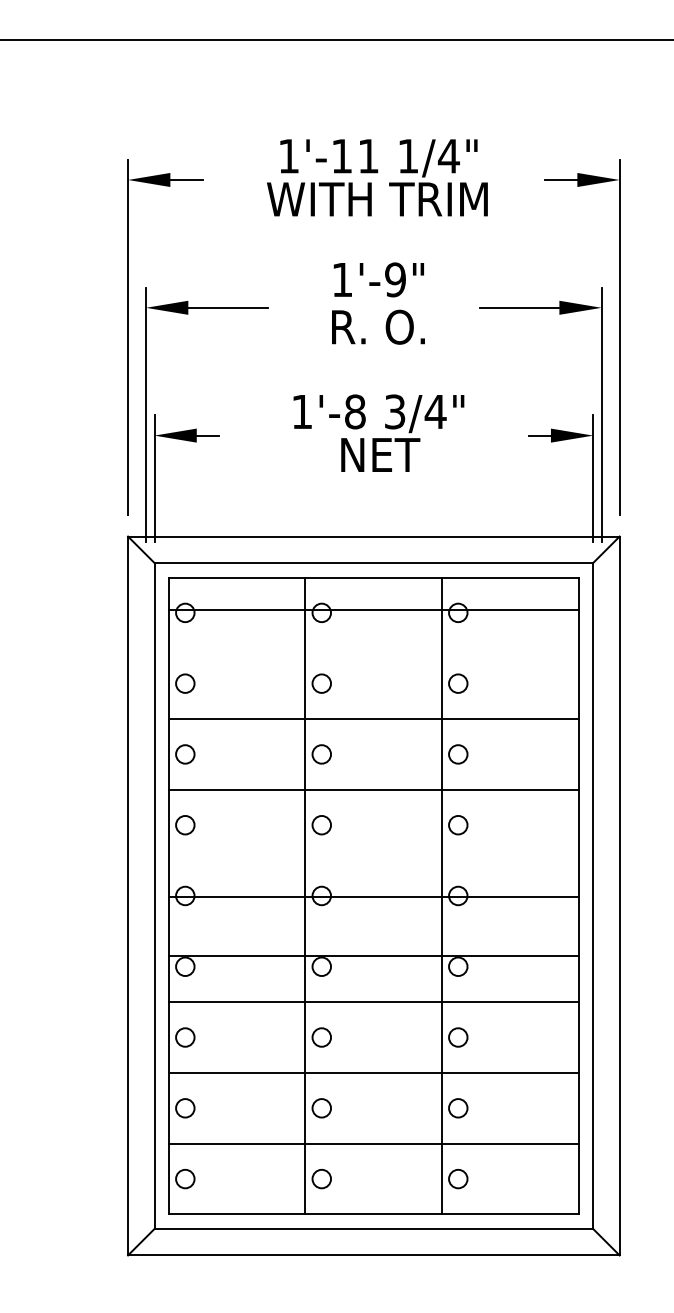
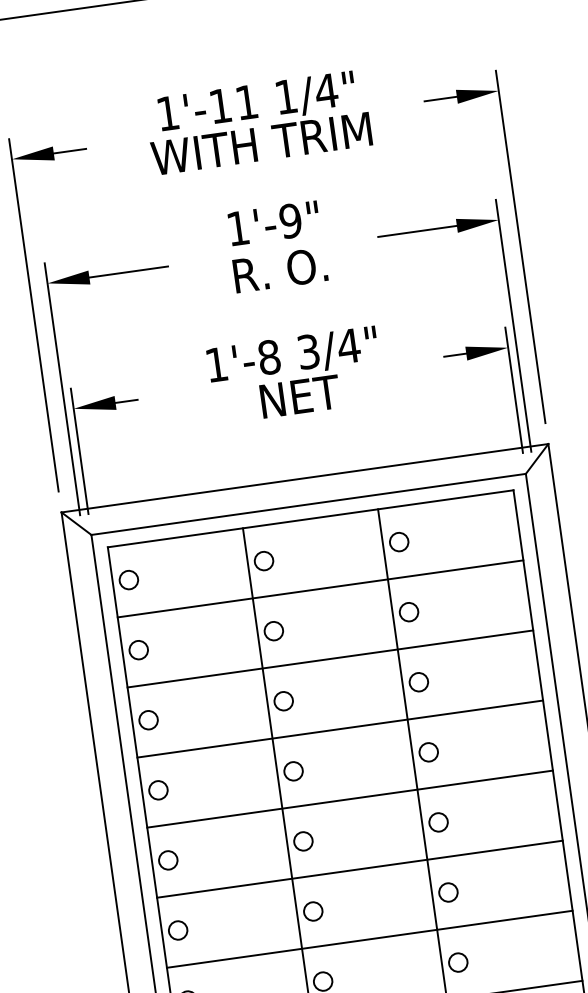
line: (373, 610) -> (320, 589), moved
line: (373, 896) -> (349, 799), moved
line: (373, 956) -> (359, 869), moved

